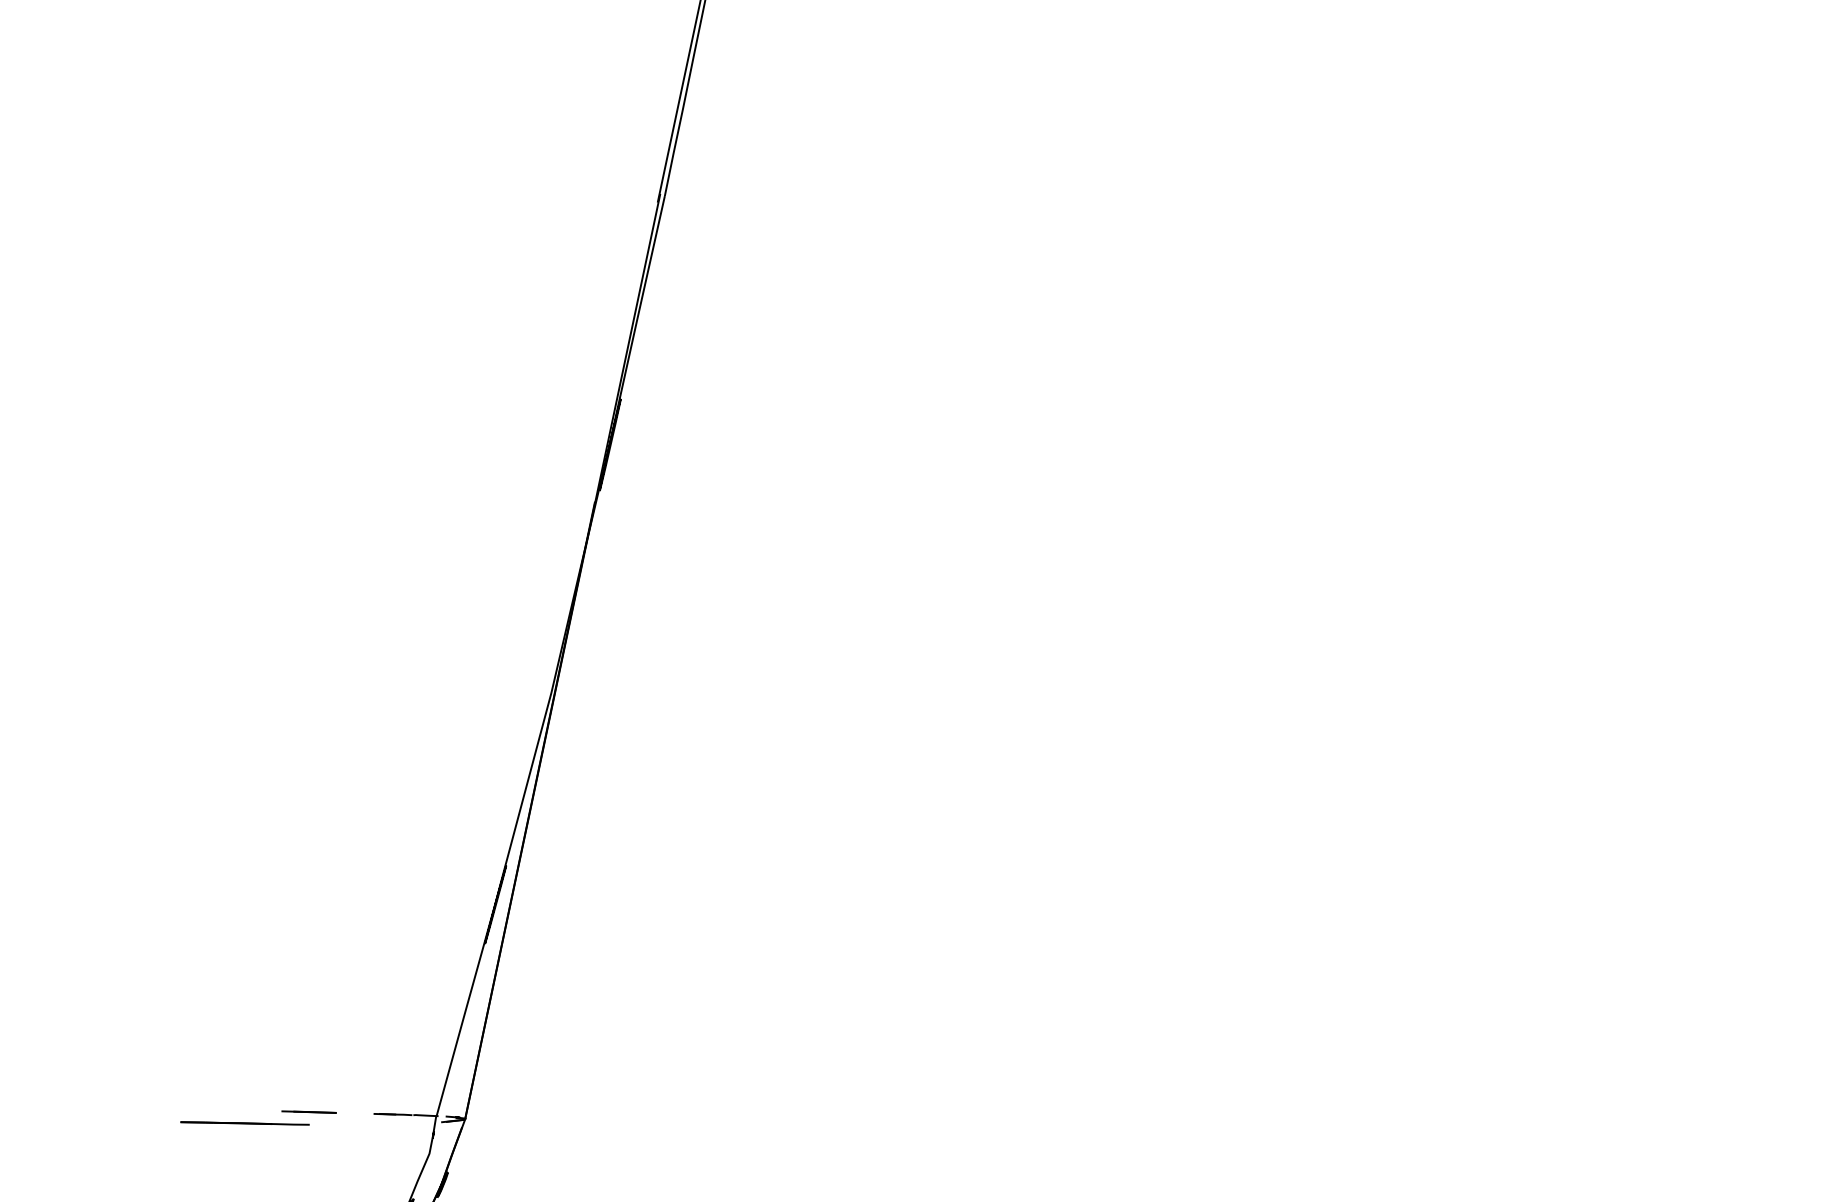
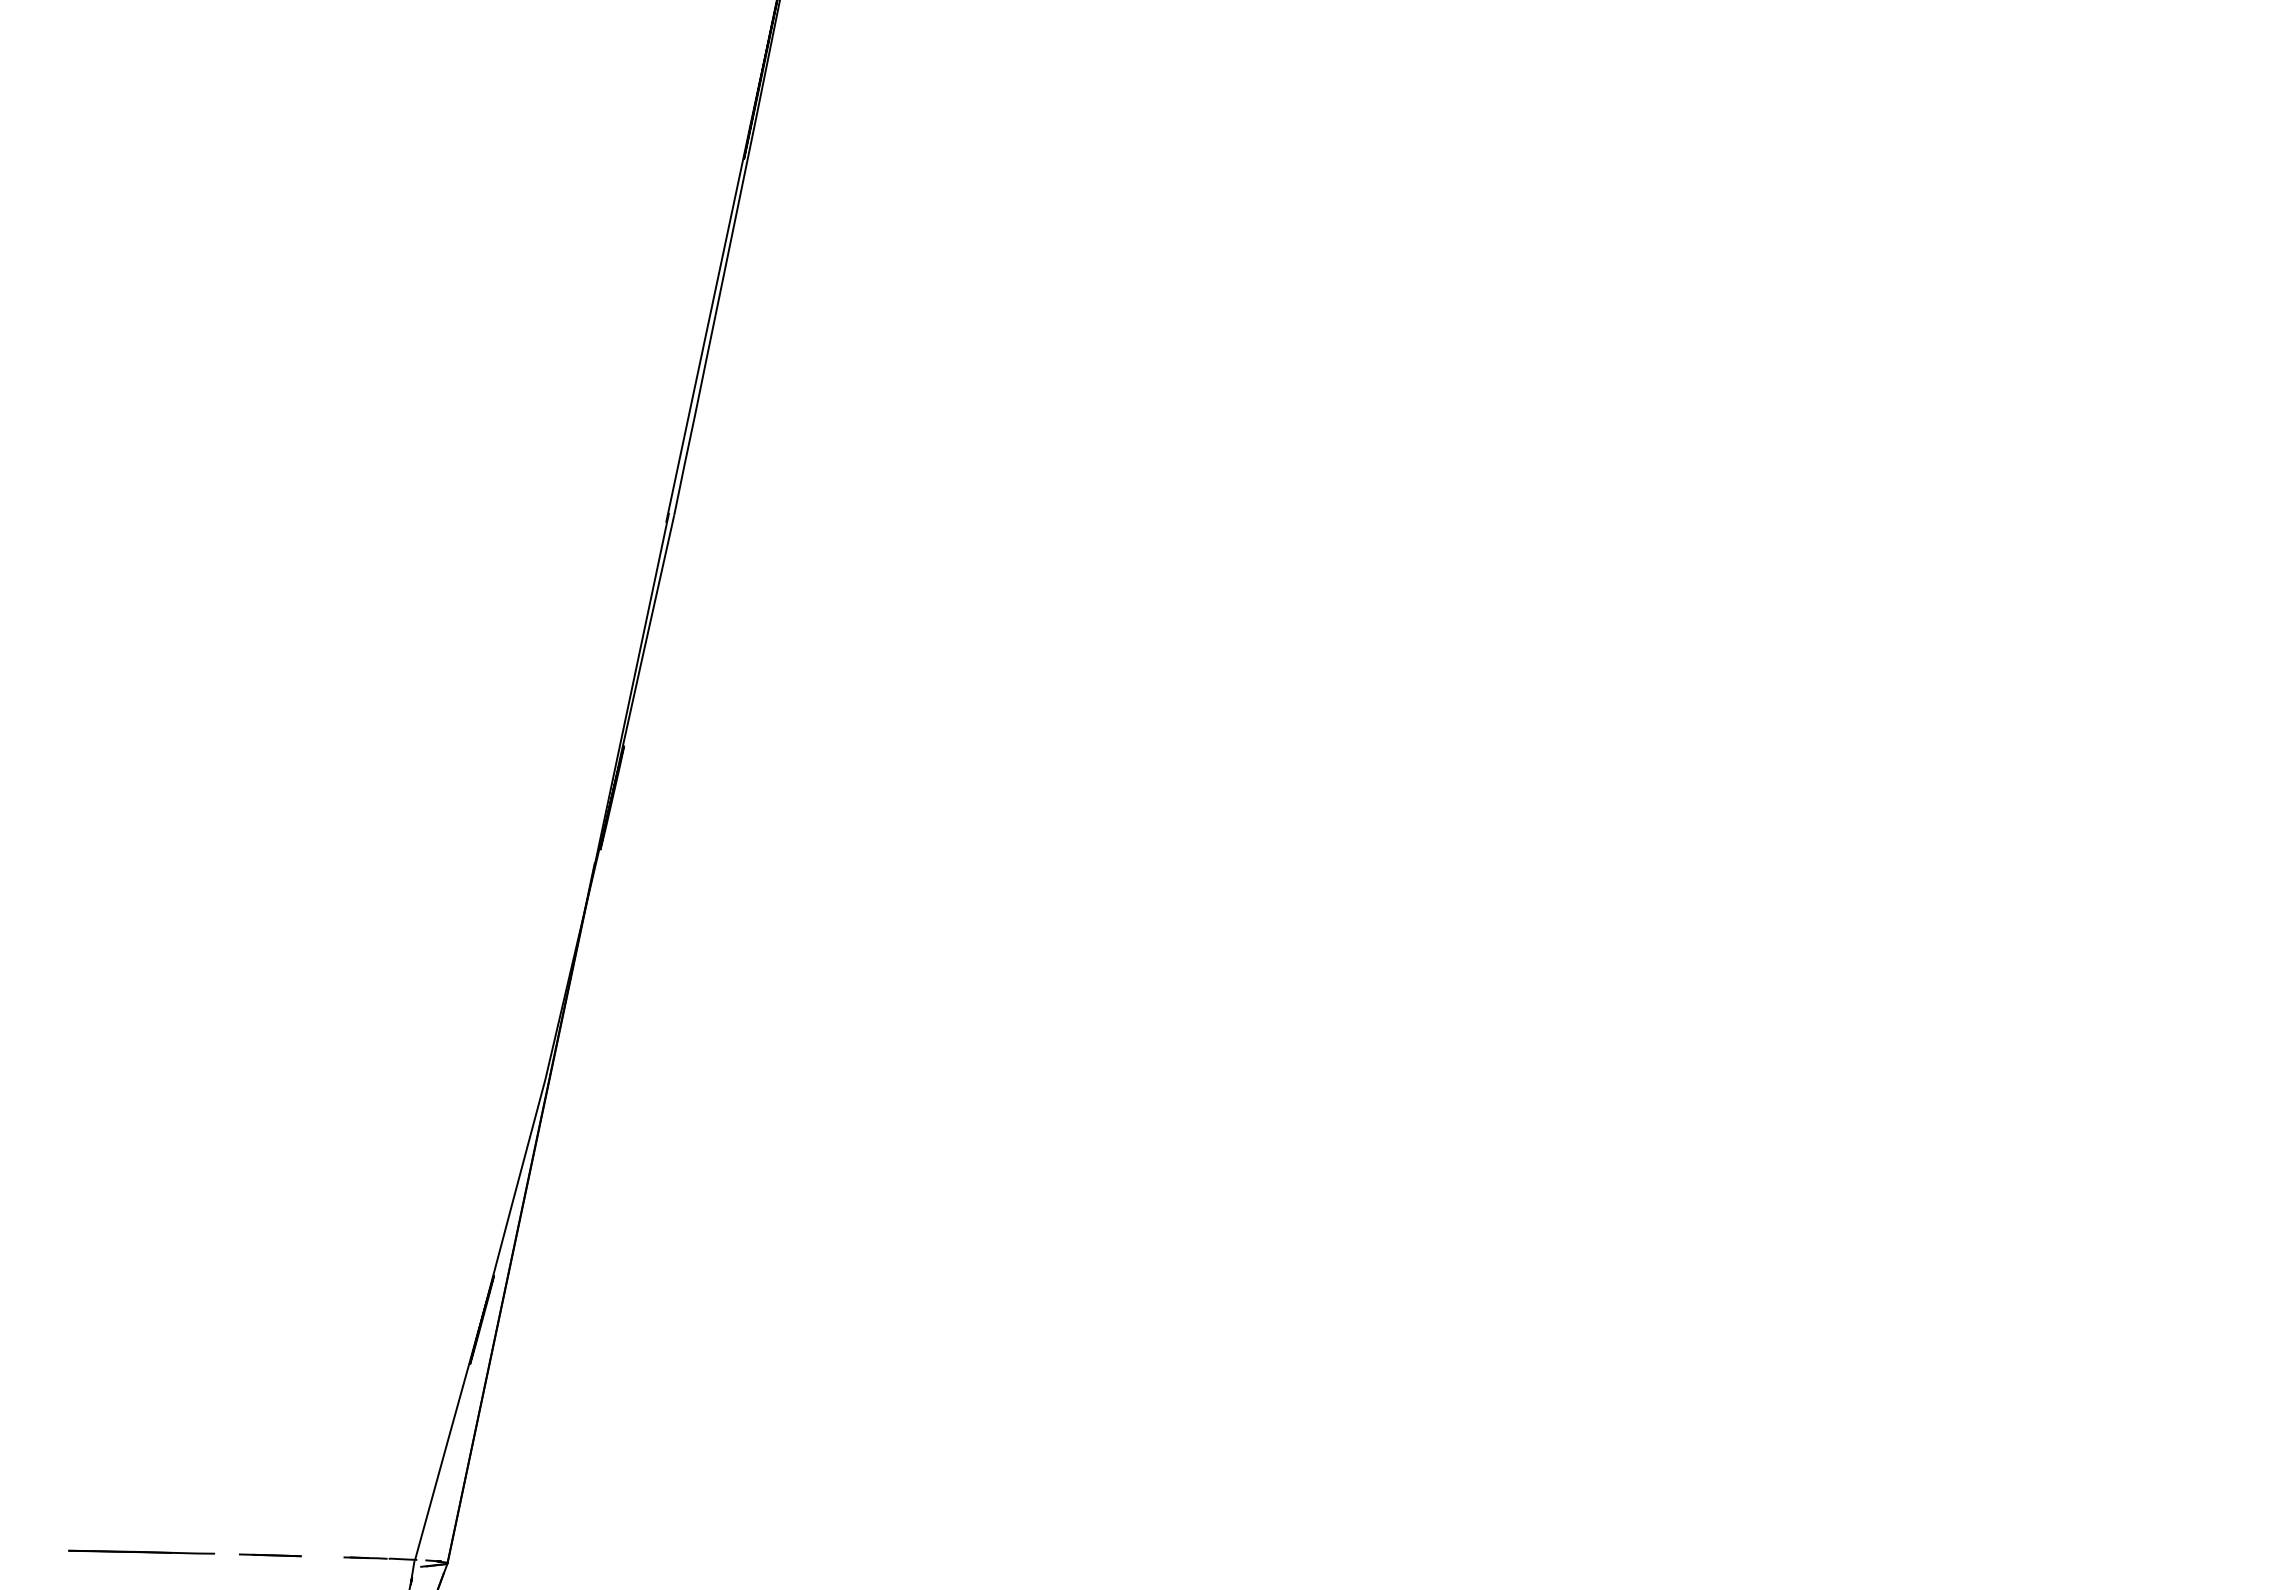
line: (244, 1122) -> (141, 1551), moved

